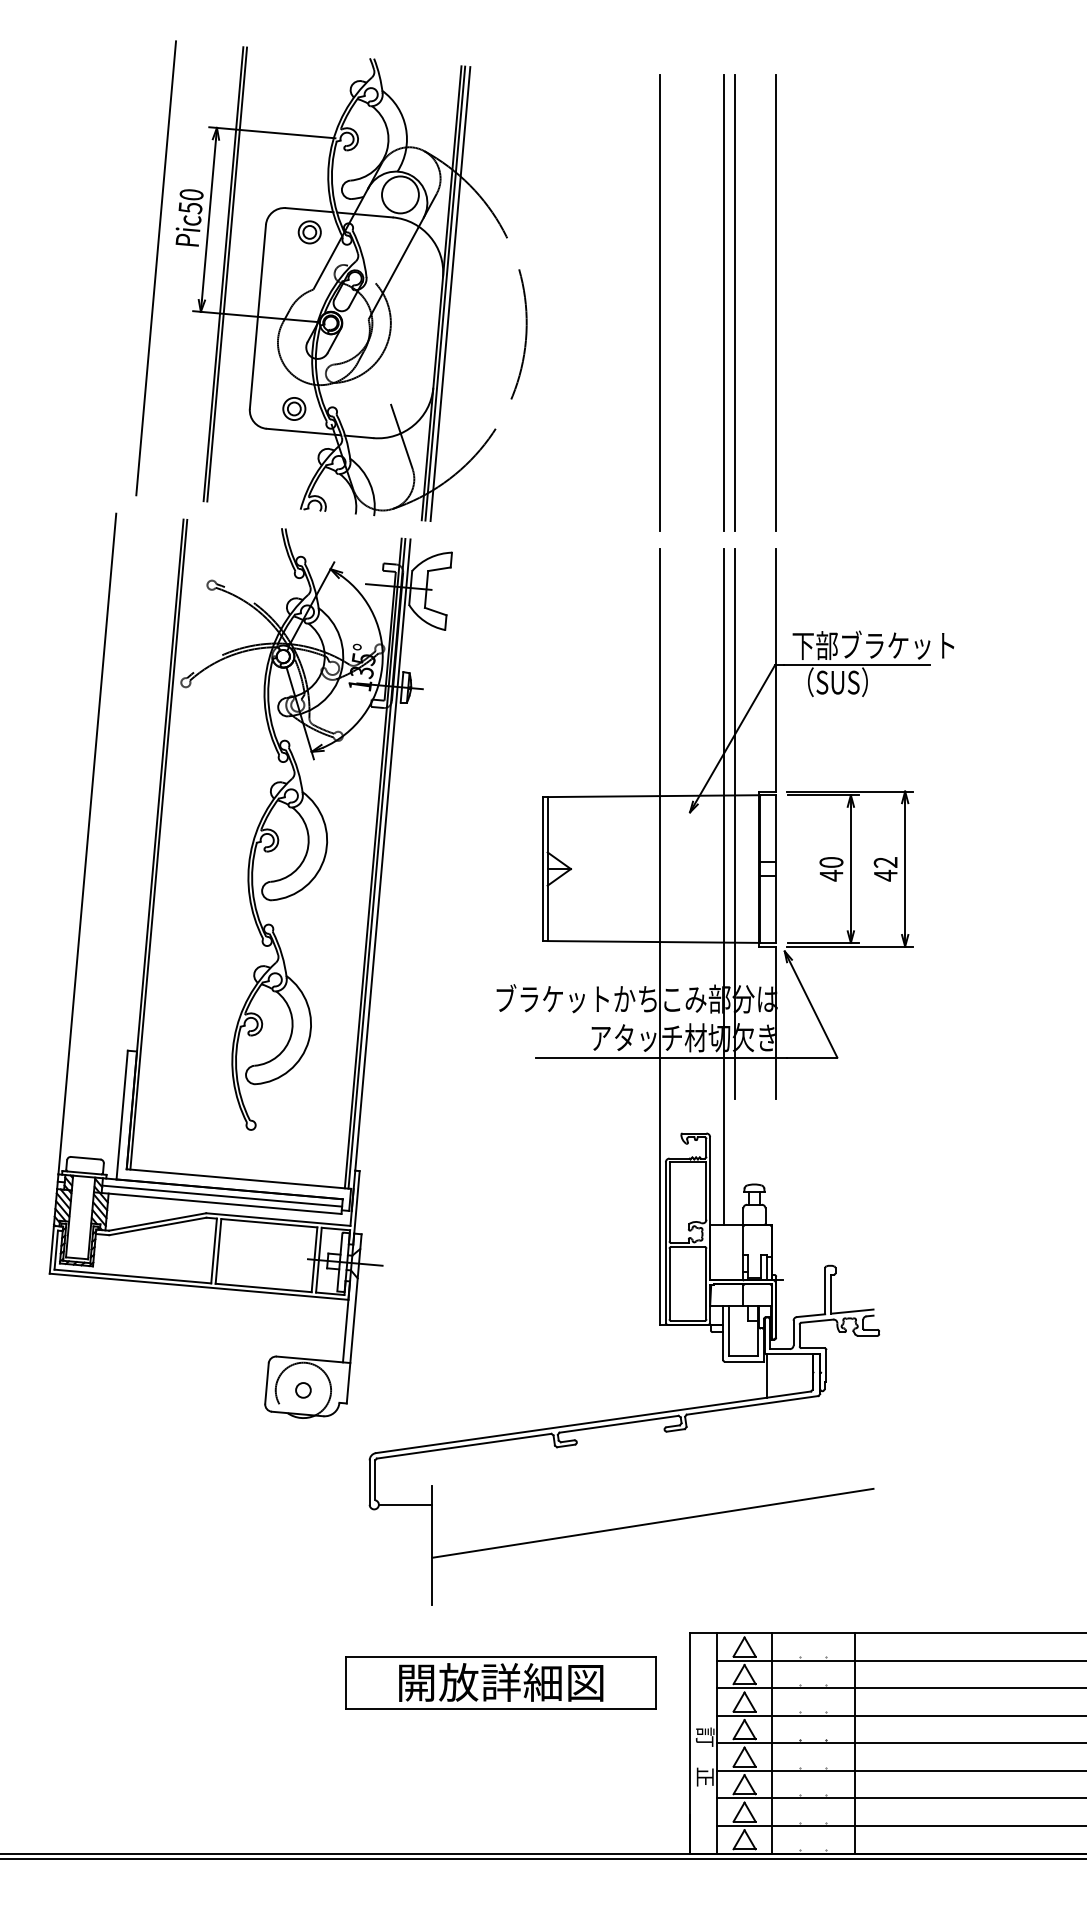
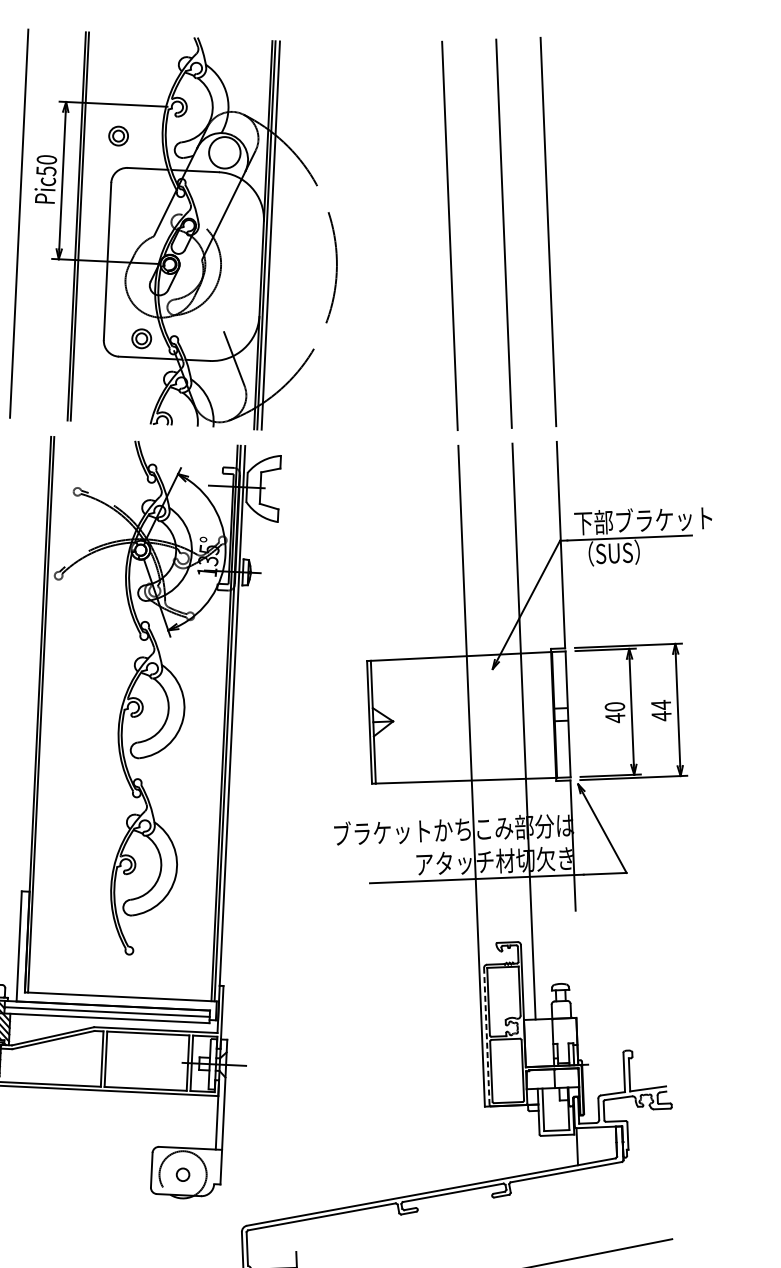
part: (309, 232) -> (118, 136), moved
line: (735, 302) -> (514, 233), removed
line: (735, 824) -> (531, 677), removed
text: (885, 862) -> (660, 705), 42 -> 44
line: (665, 1242) -> (486, 1036), solid -> dashed

